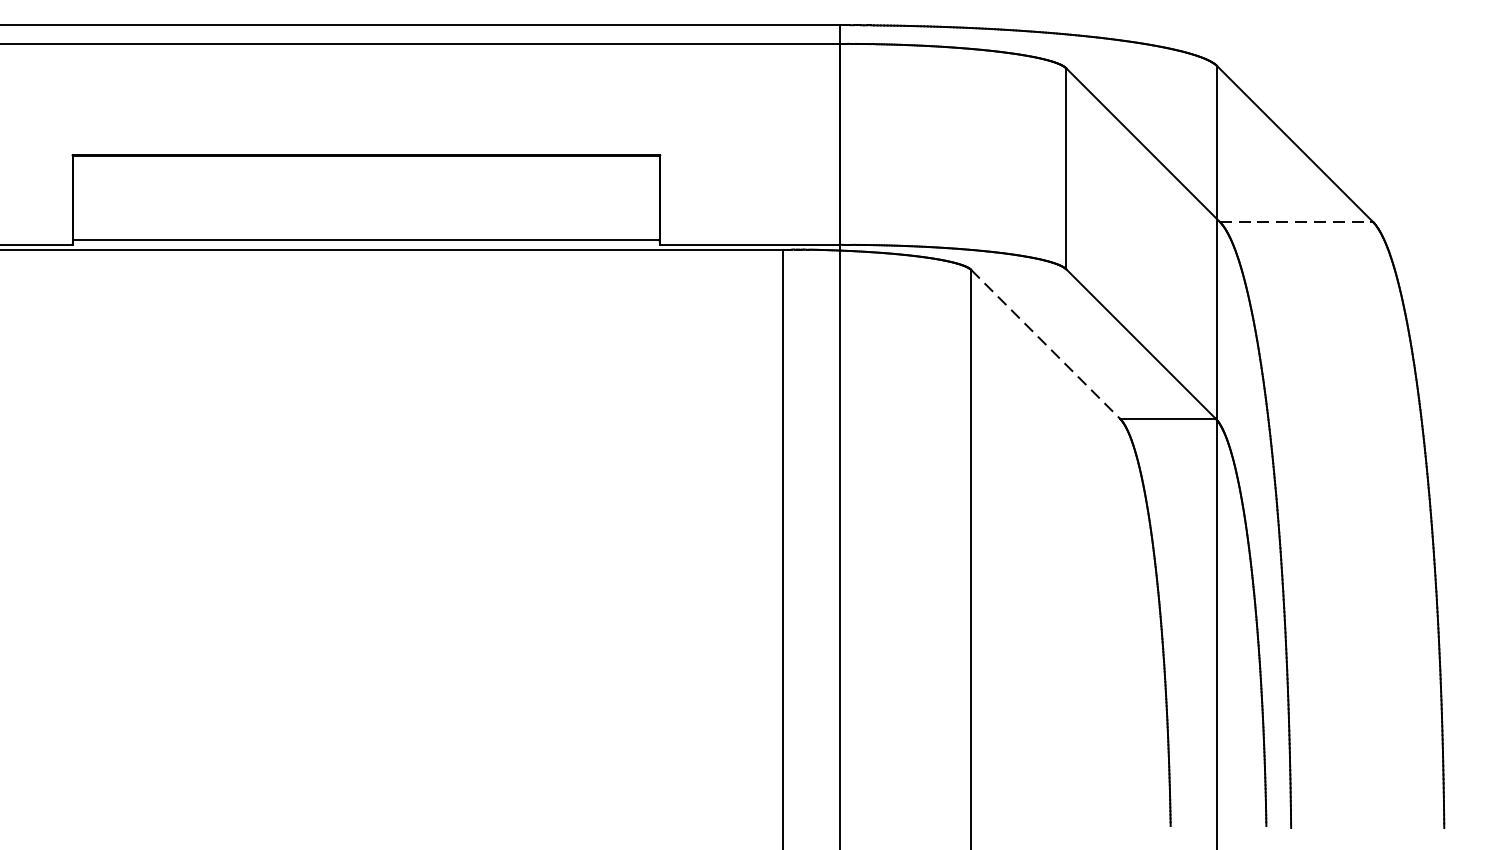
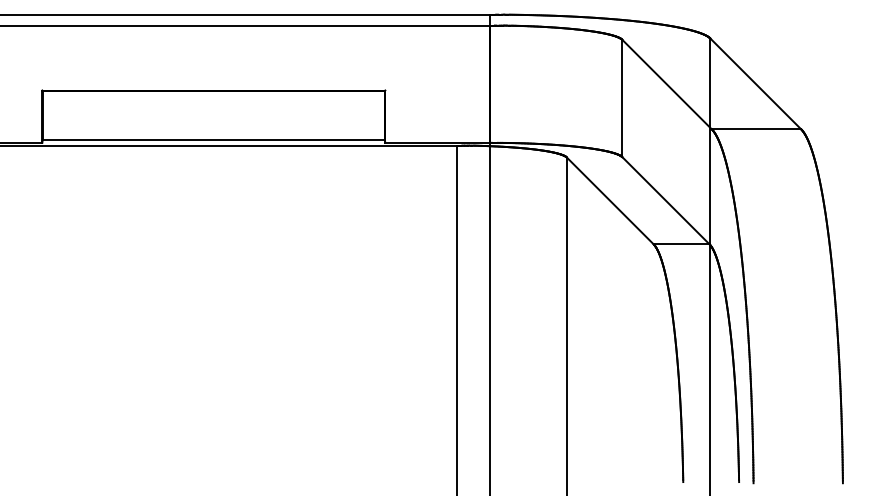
line: (1296, 221) -> (756, 129), dashed -> solid
line: (1046, 345) -> (610, 201), dashed -> solid

